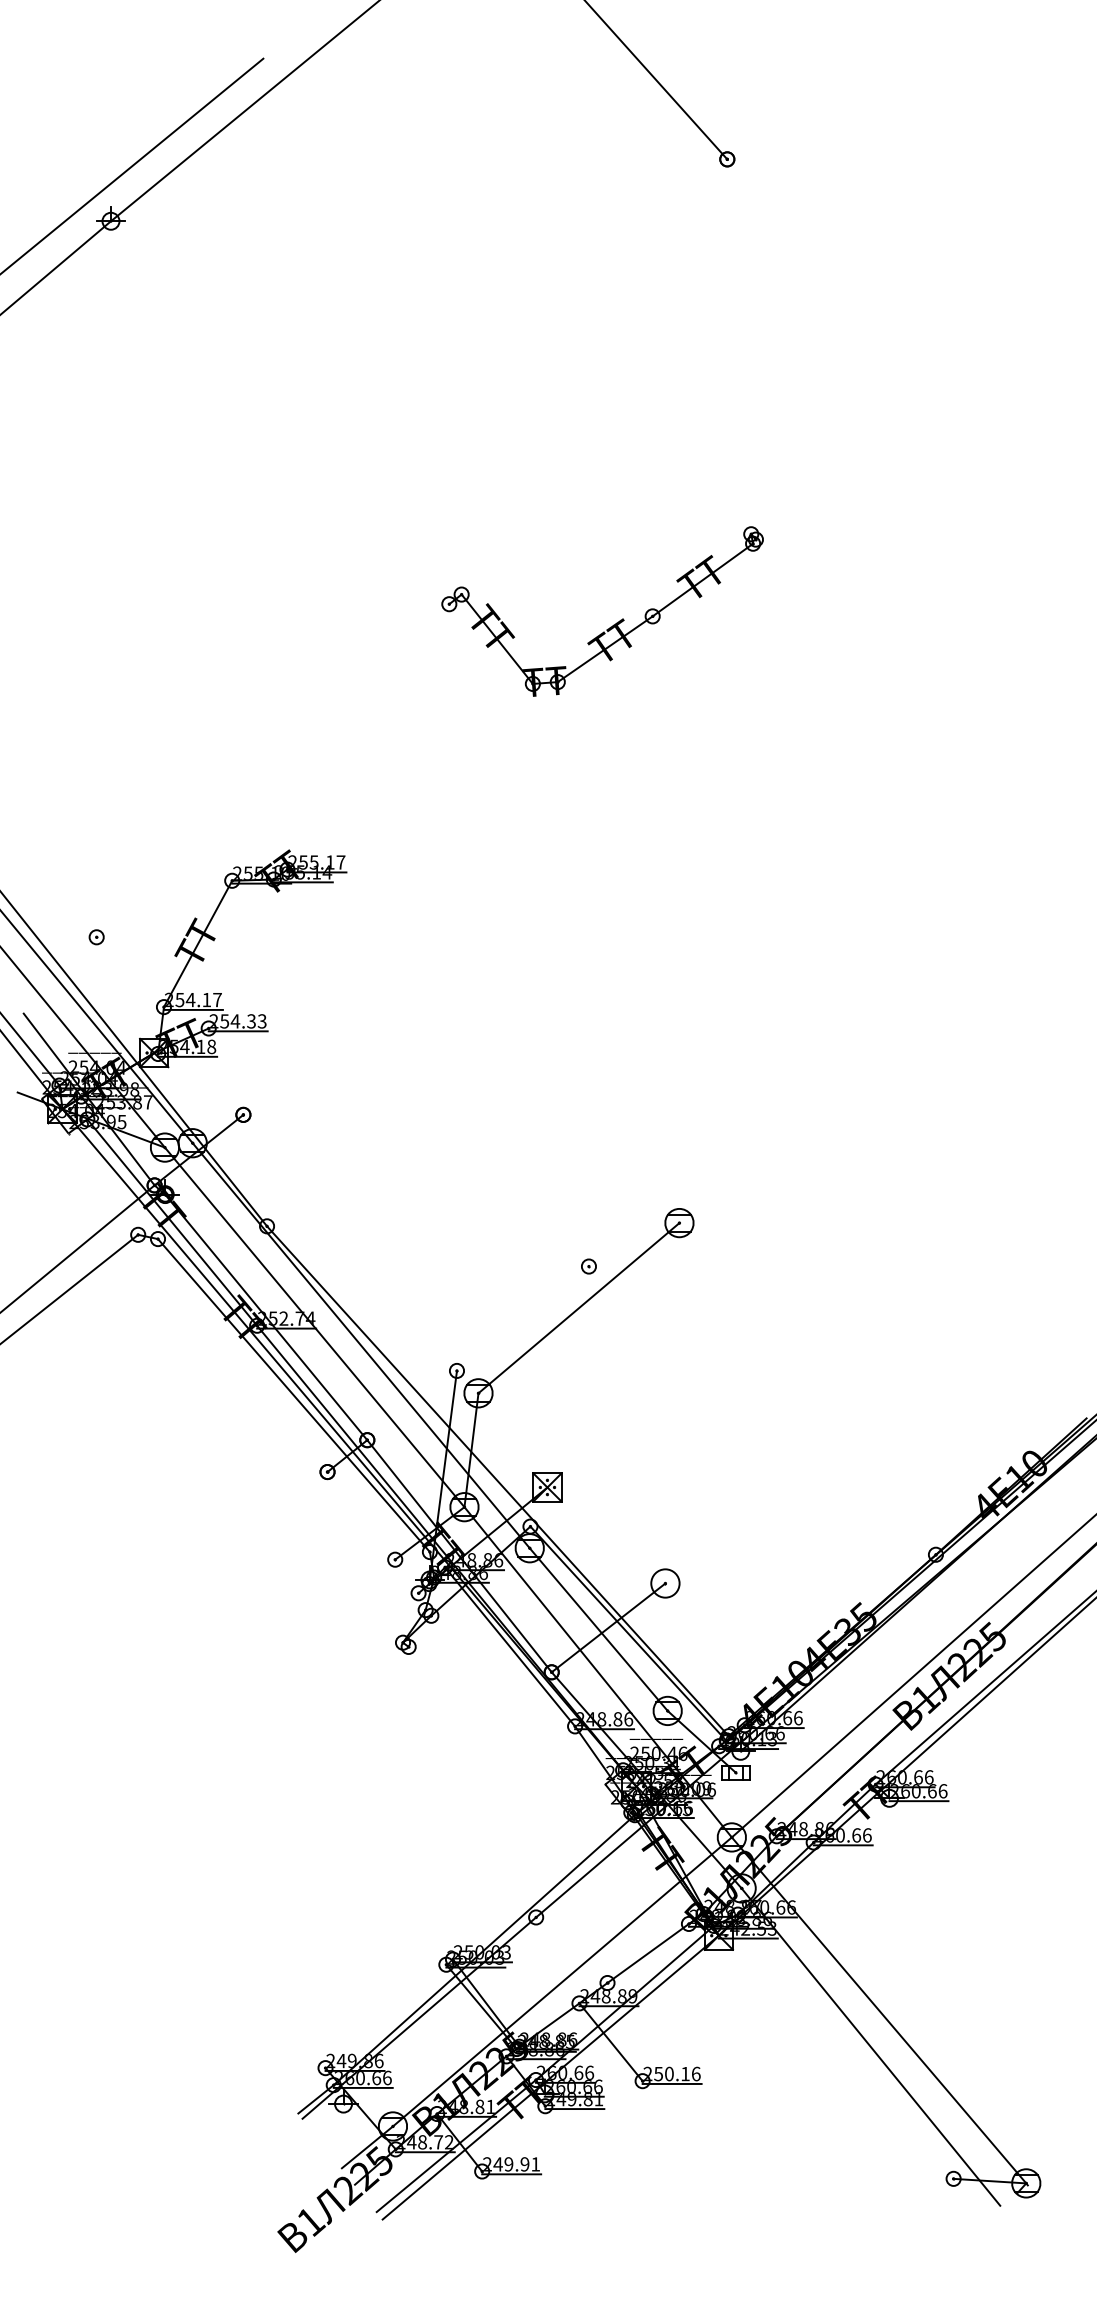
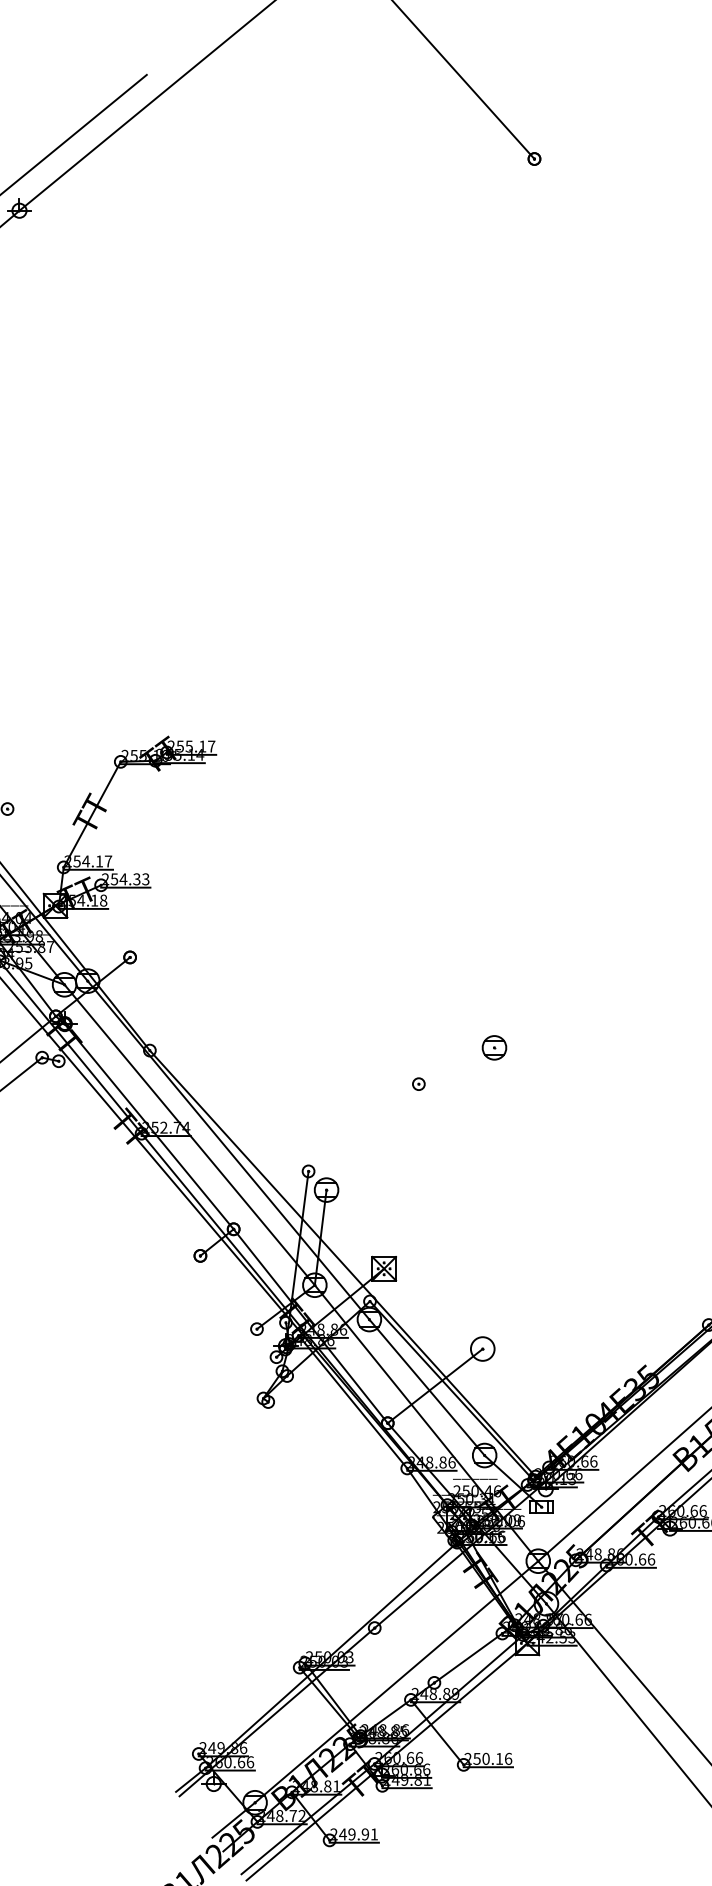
part: (610, 626) -> (436, 549), removed
line: (578, 1308) -> (410, 1119), removed
line: (293, 1395) -> (171, 1191), removed

